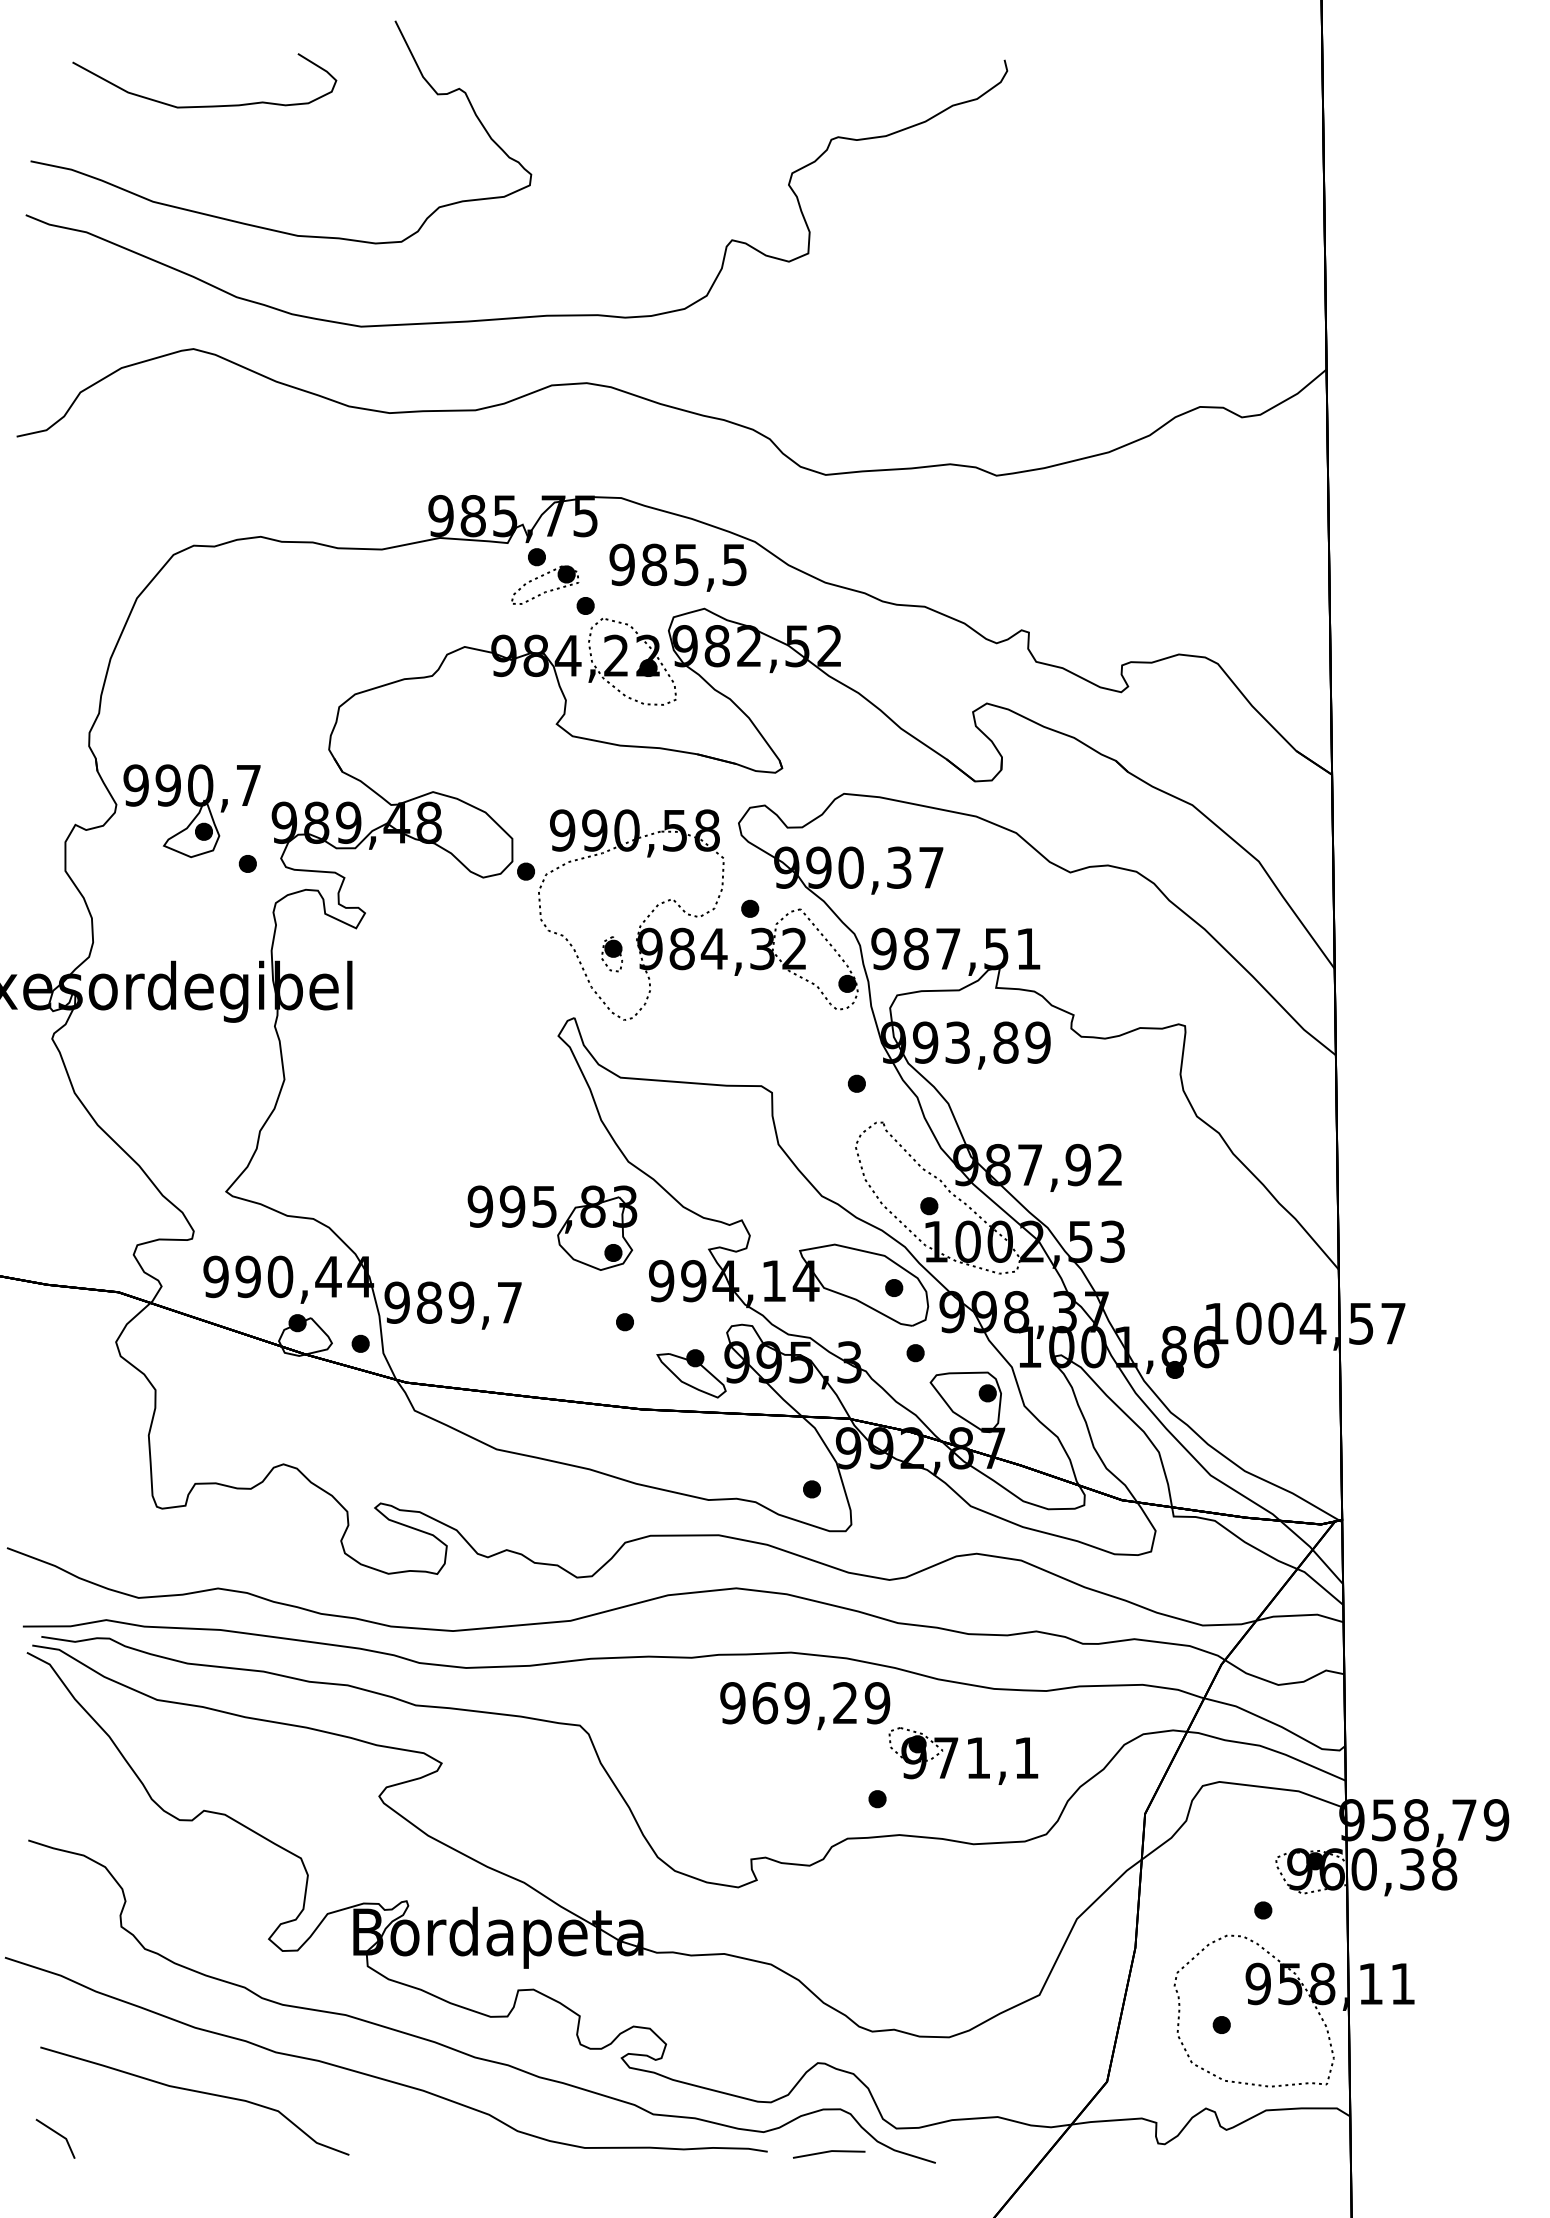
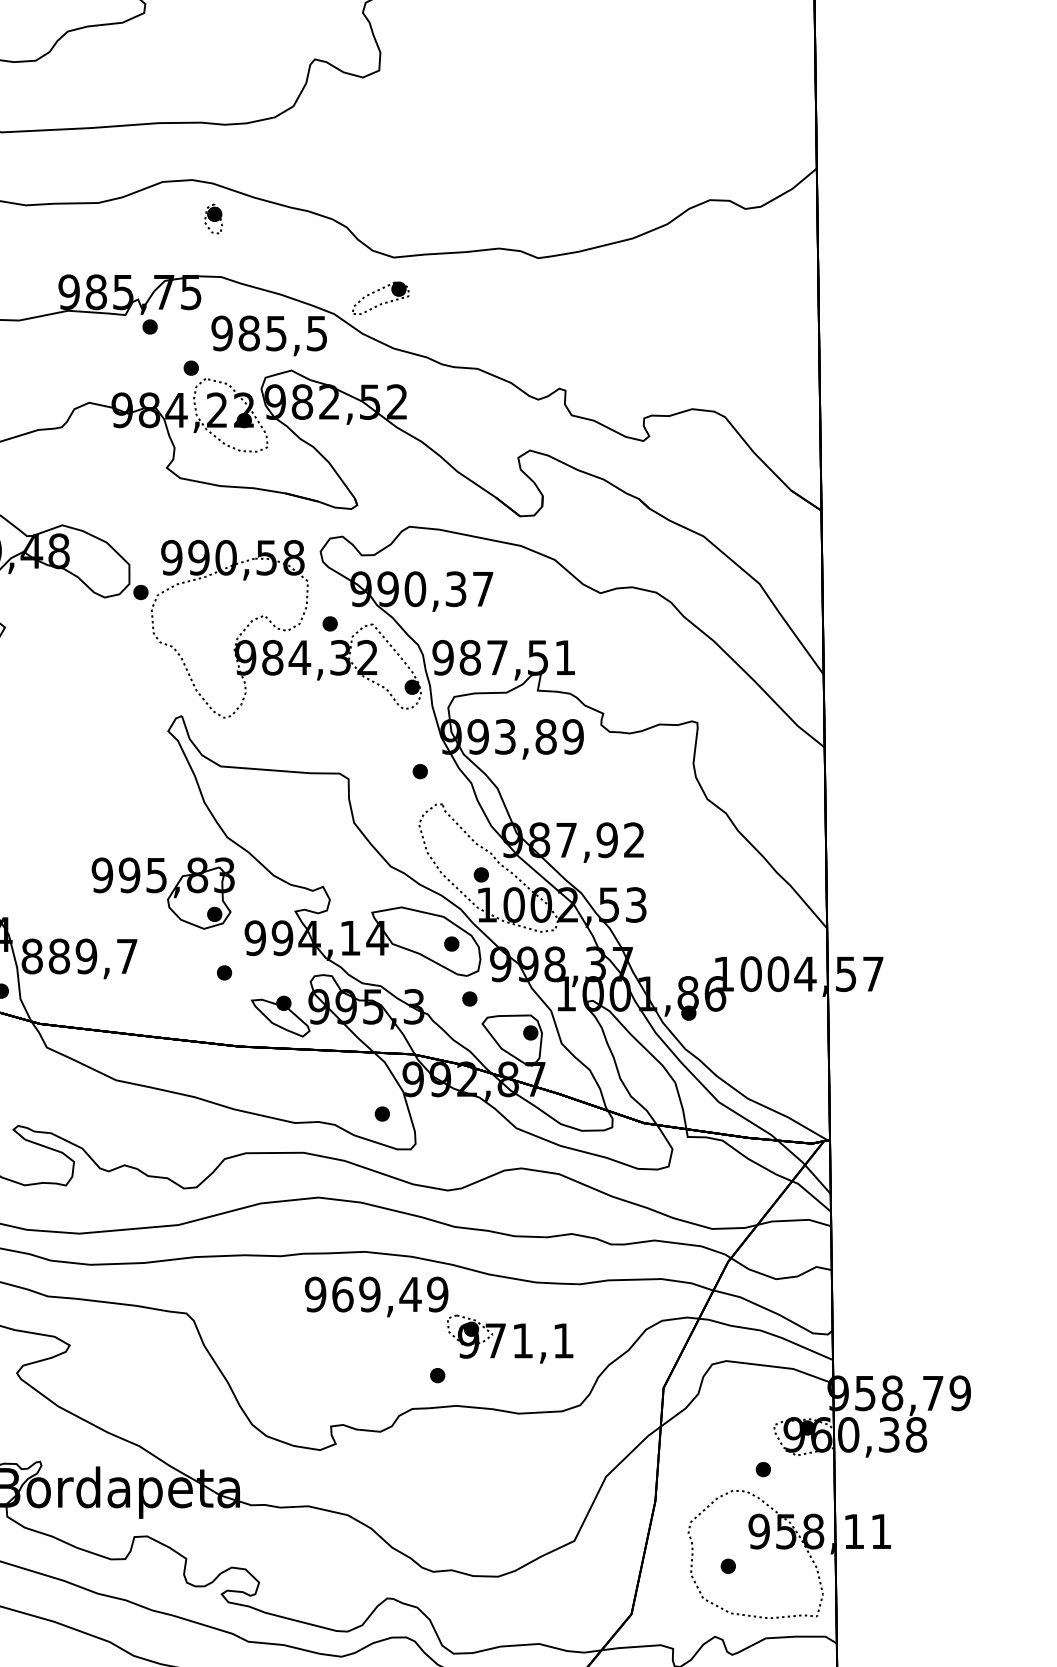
part: (545, 591) -> (381, 303), moved
part: (612, 954) -> (213, 219), moved
text: (396, 1302) -> (31, 956), 989,7 -> 889,7
text: (845, 1702) -> (410, 1293), 969,29 -> 969,49

